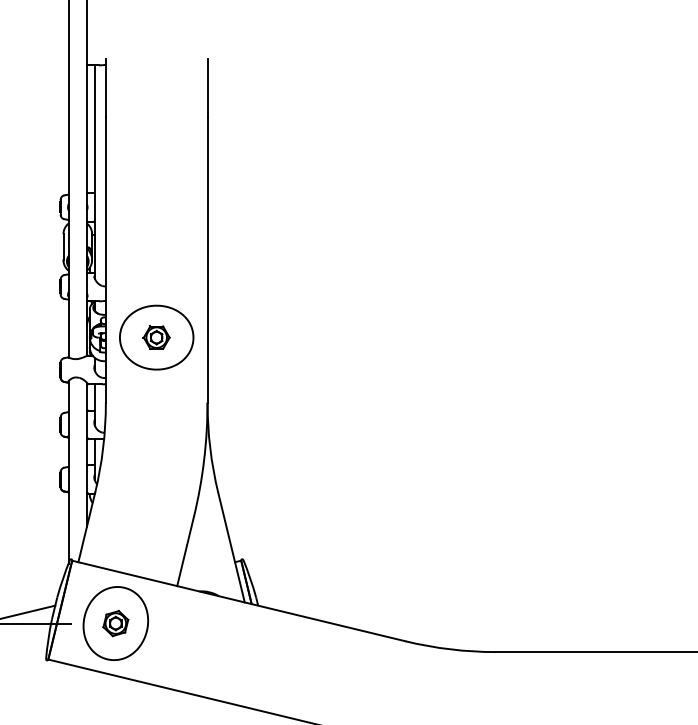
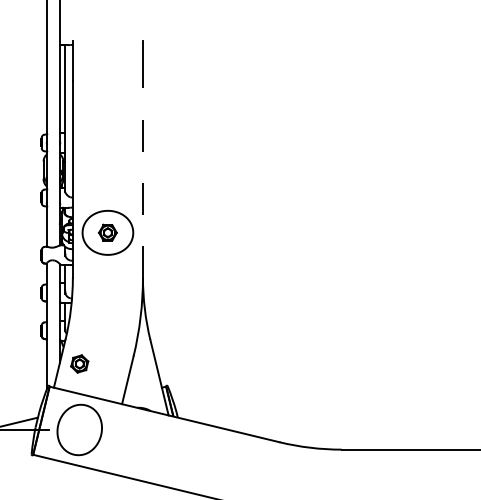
line: (206, 260) -> (142, 179), solid -> dashed
part: (115, 622) -> (79, 363), moved

